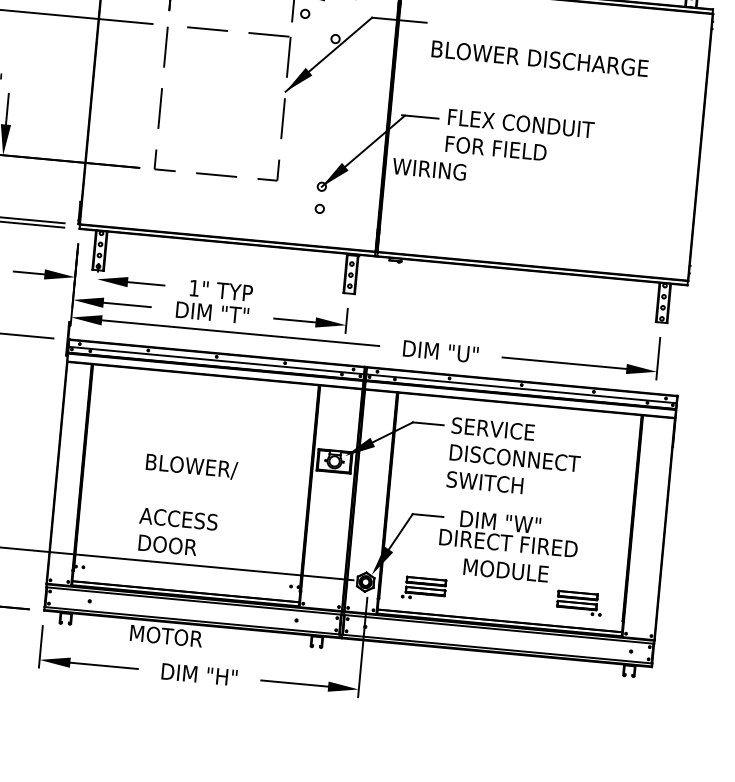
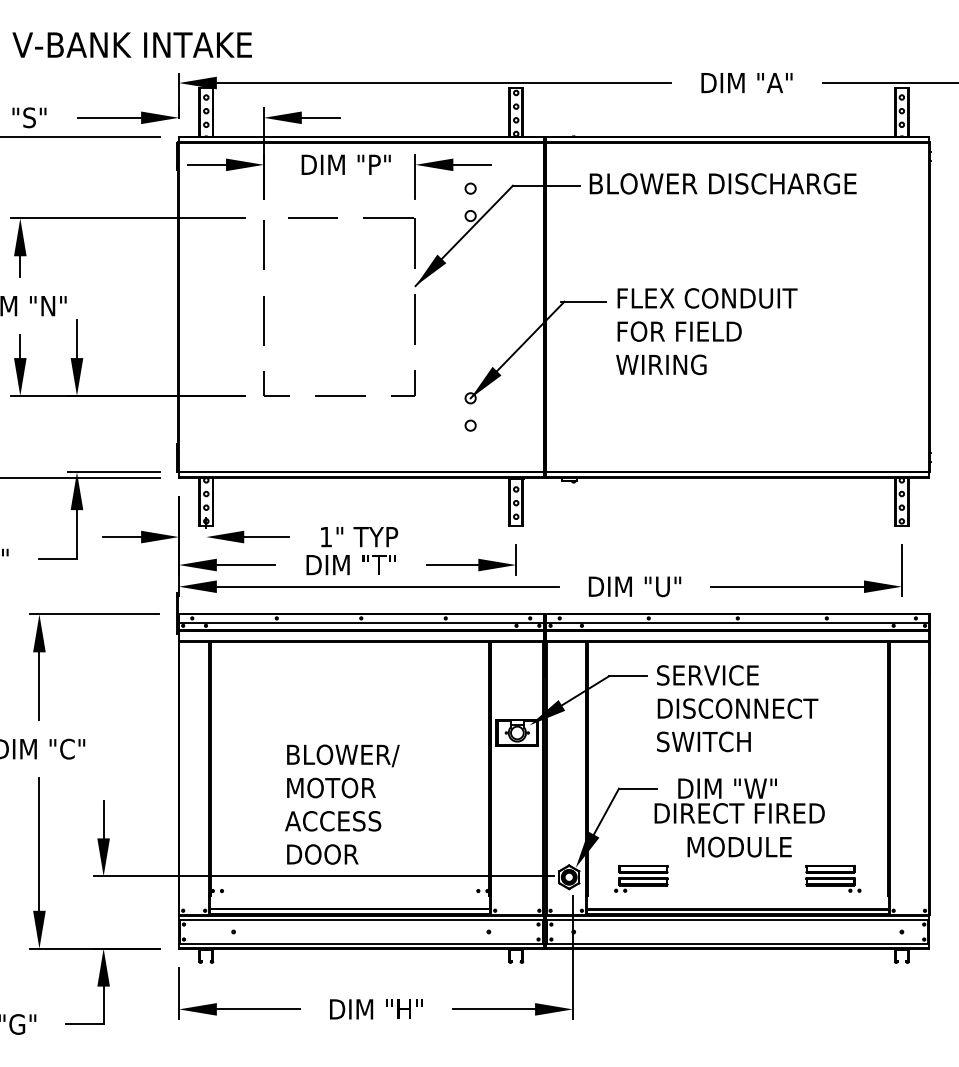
circle: (305, 13) -> (470, 188), moved
text: (539, 58) -> (722, 183), moved
text: (429, 169) -> (661, 364), moved
text: (166, 635) -> (331, 787), moved

